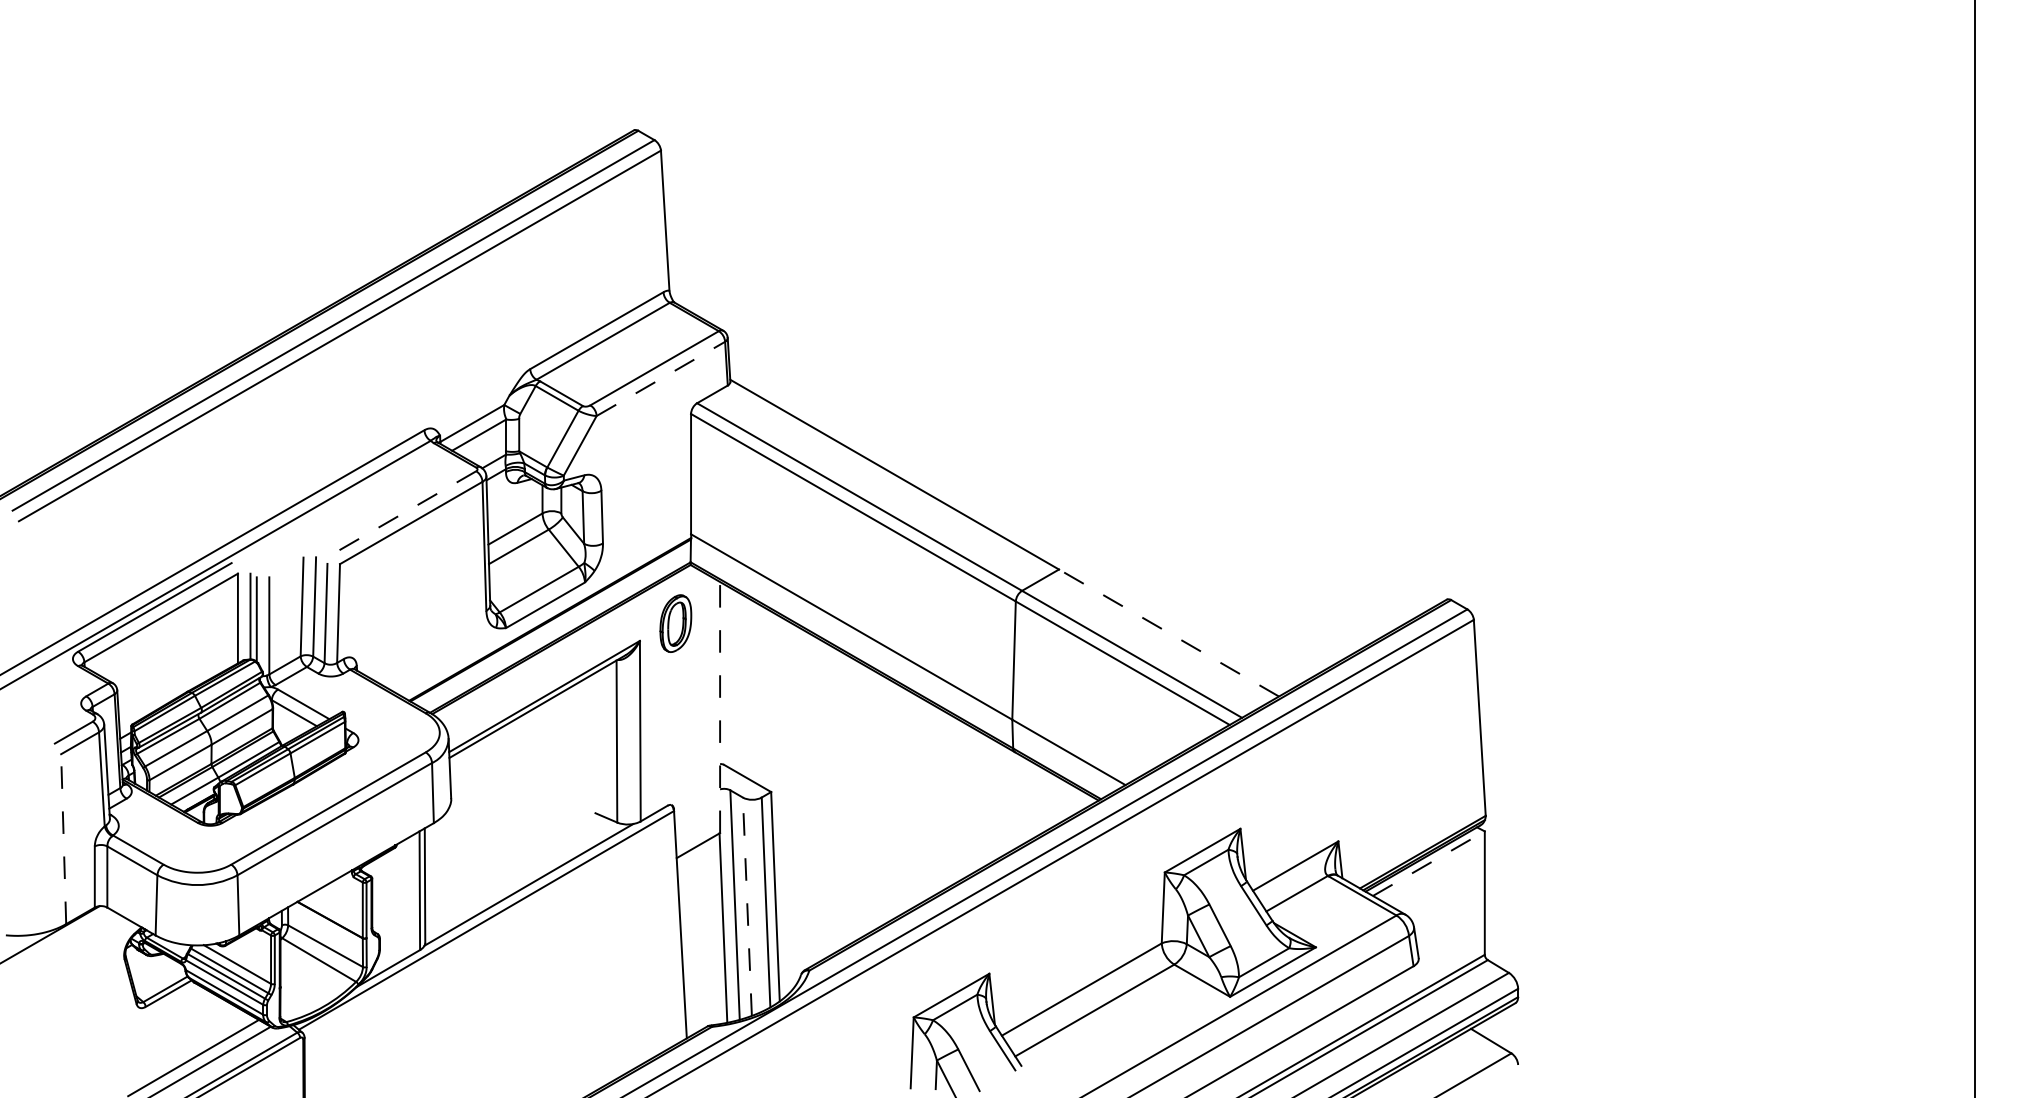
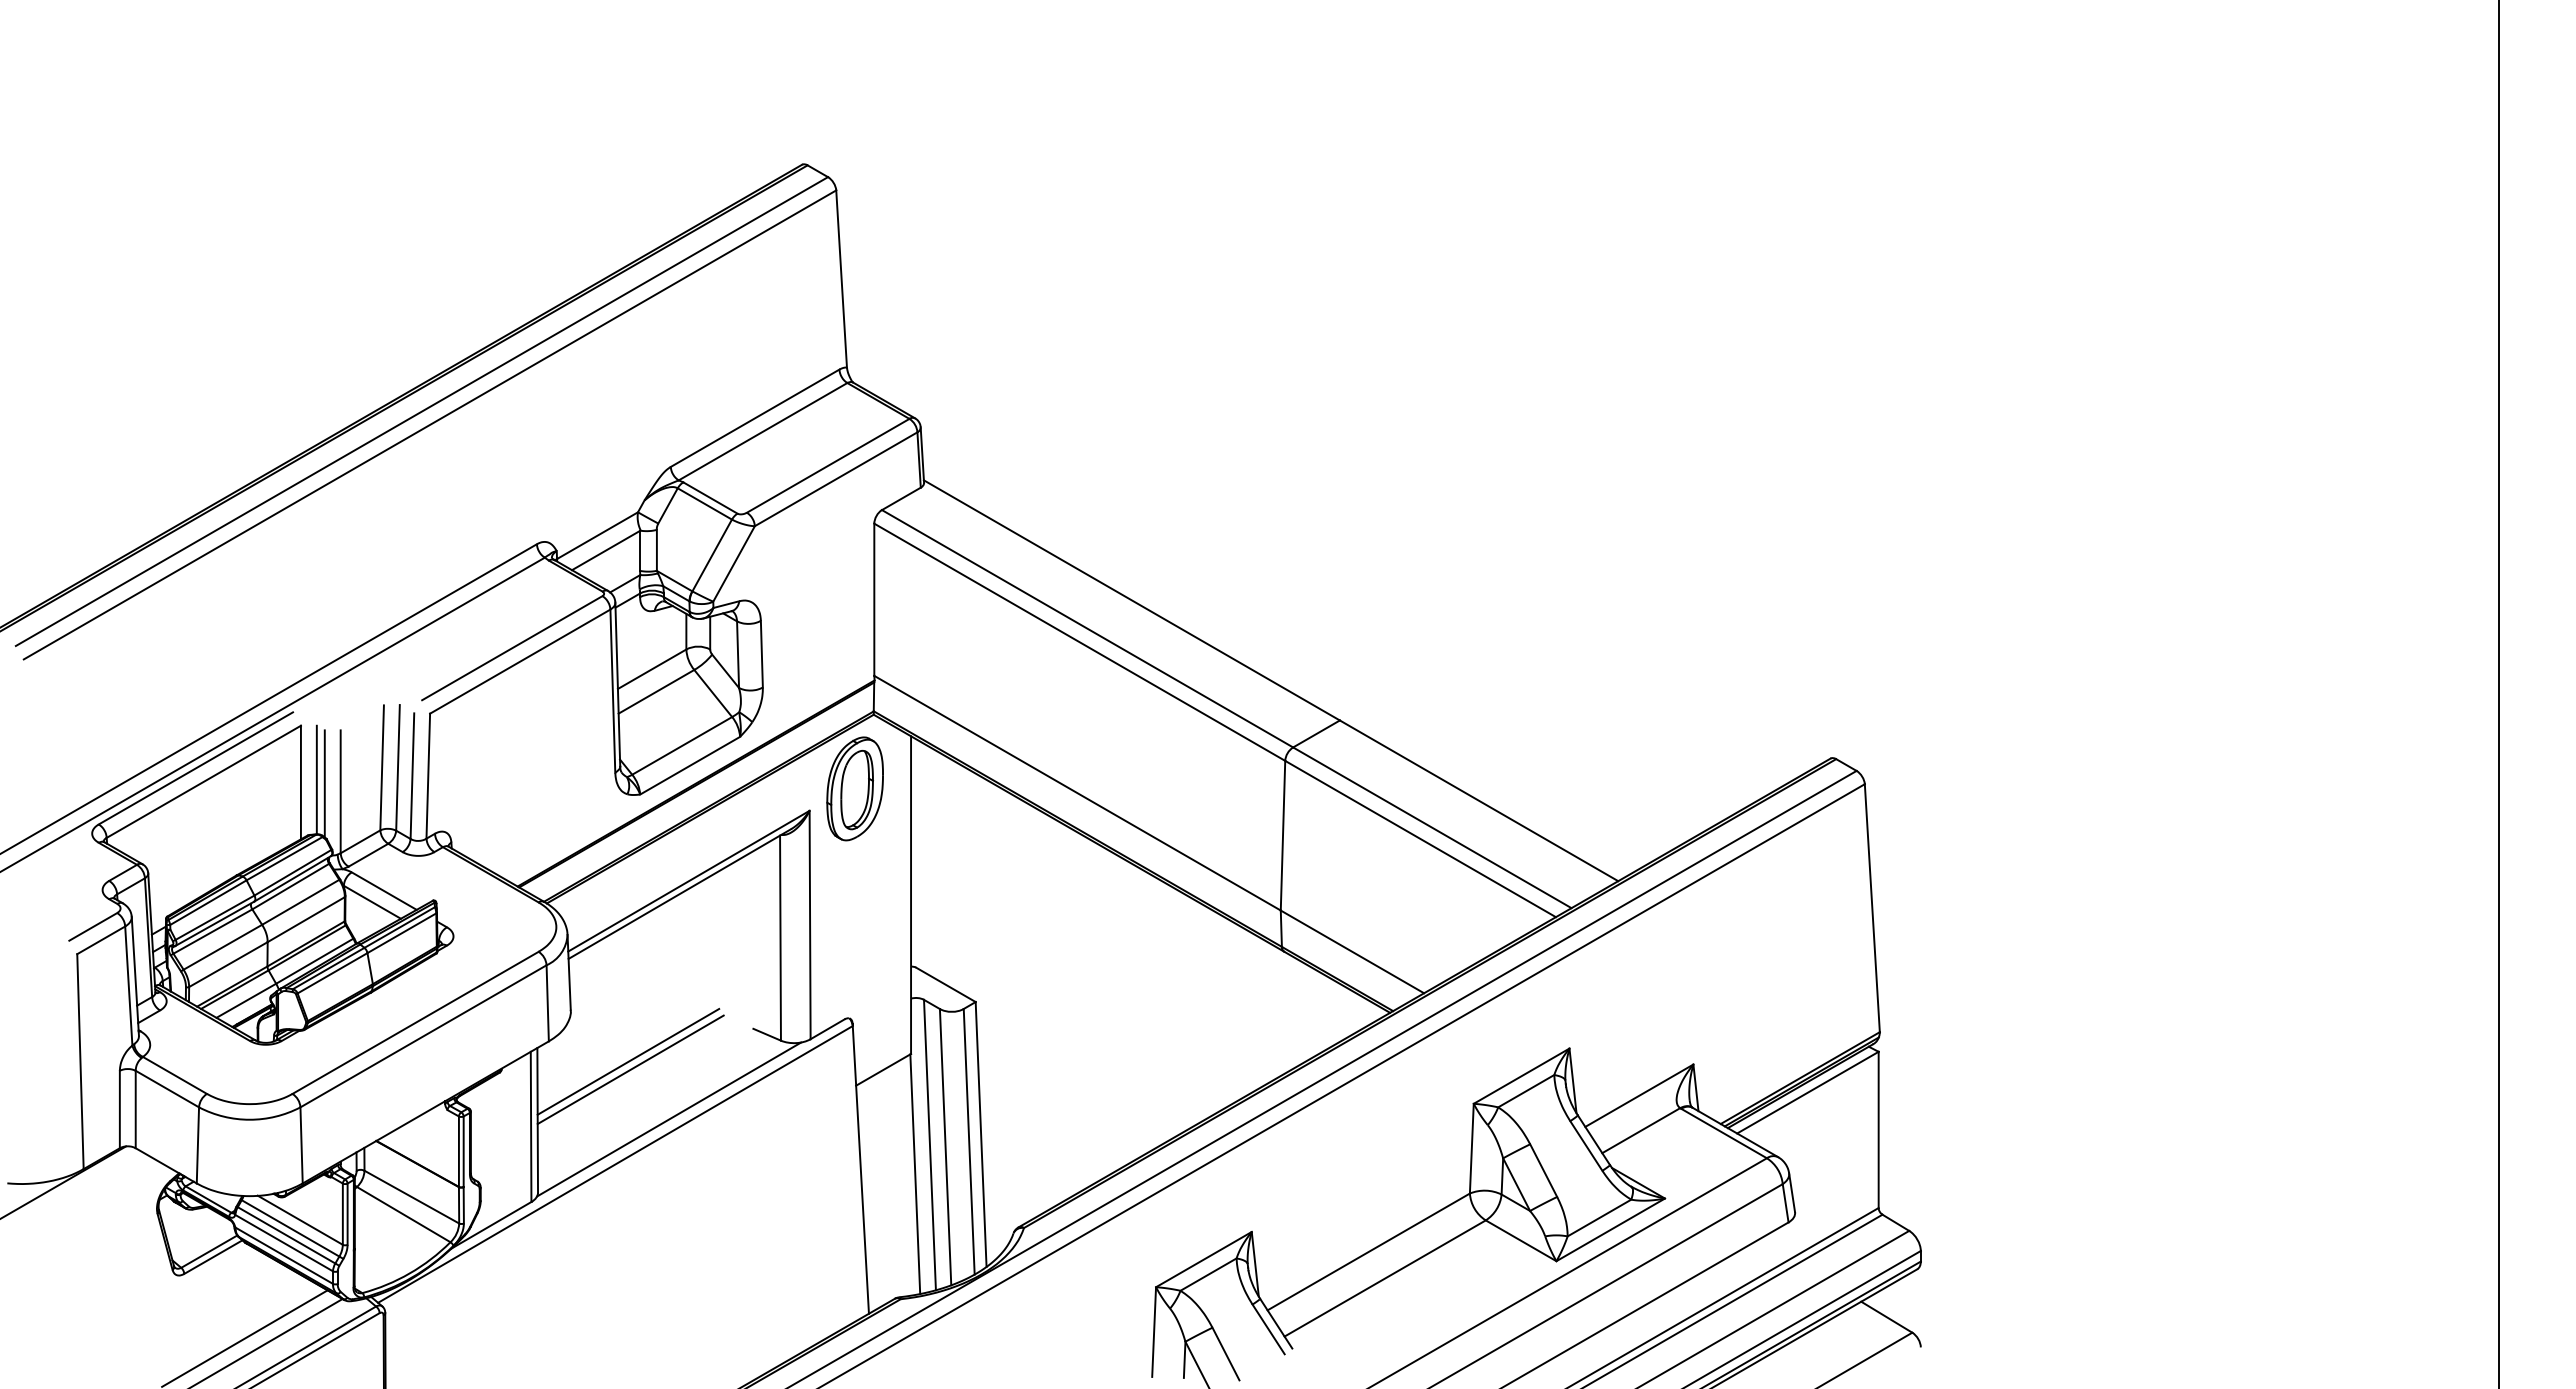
line: (661, 379) -> (836, 479), dashed -> solid
line: (404, 512) -> (511, 648), dashed -> solid
part: (675, 623) -> (854, 788), size x1.43
line: (1169, 632) -> (1479, 800), dashed -> solid
line: (720, 707) -> (911, 895), dashed -> solid
line: (63, 839) -> (80, 1061), dashed -> solid
line: (496, 839) -> (628, 1061), added
line: (498, 845) -> (630, 1069), added
line: (1428, 863) -> (1807, 1092), dashed -> solid
line: (747, 906) -> (945, 1146), dashed -> solid

